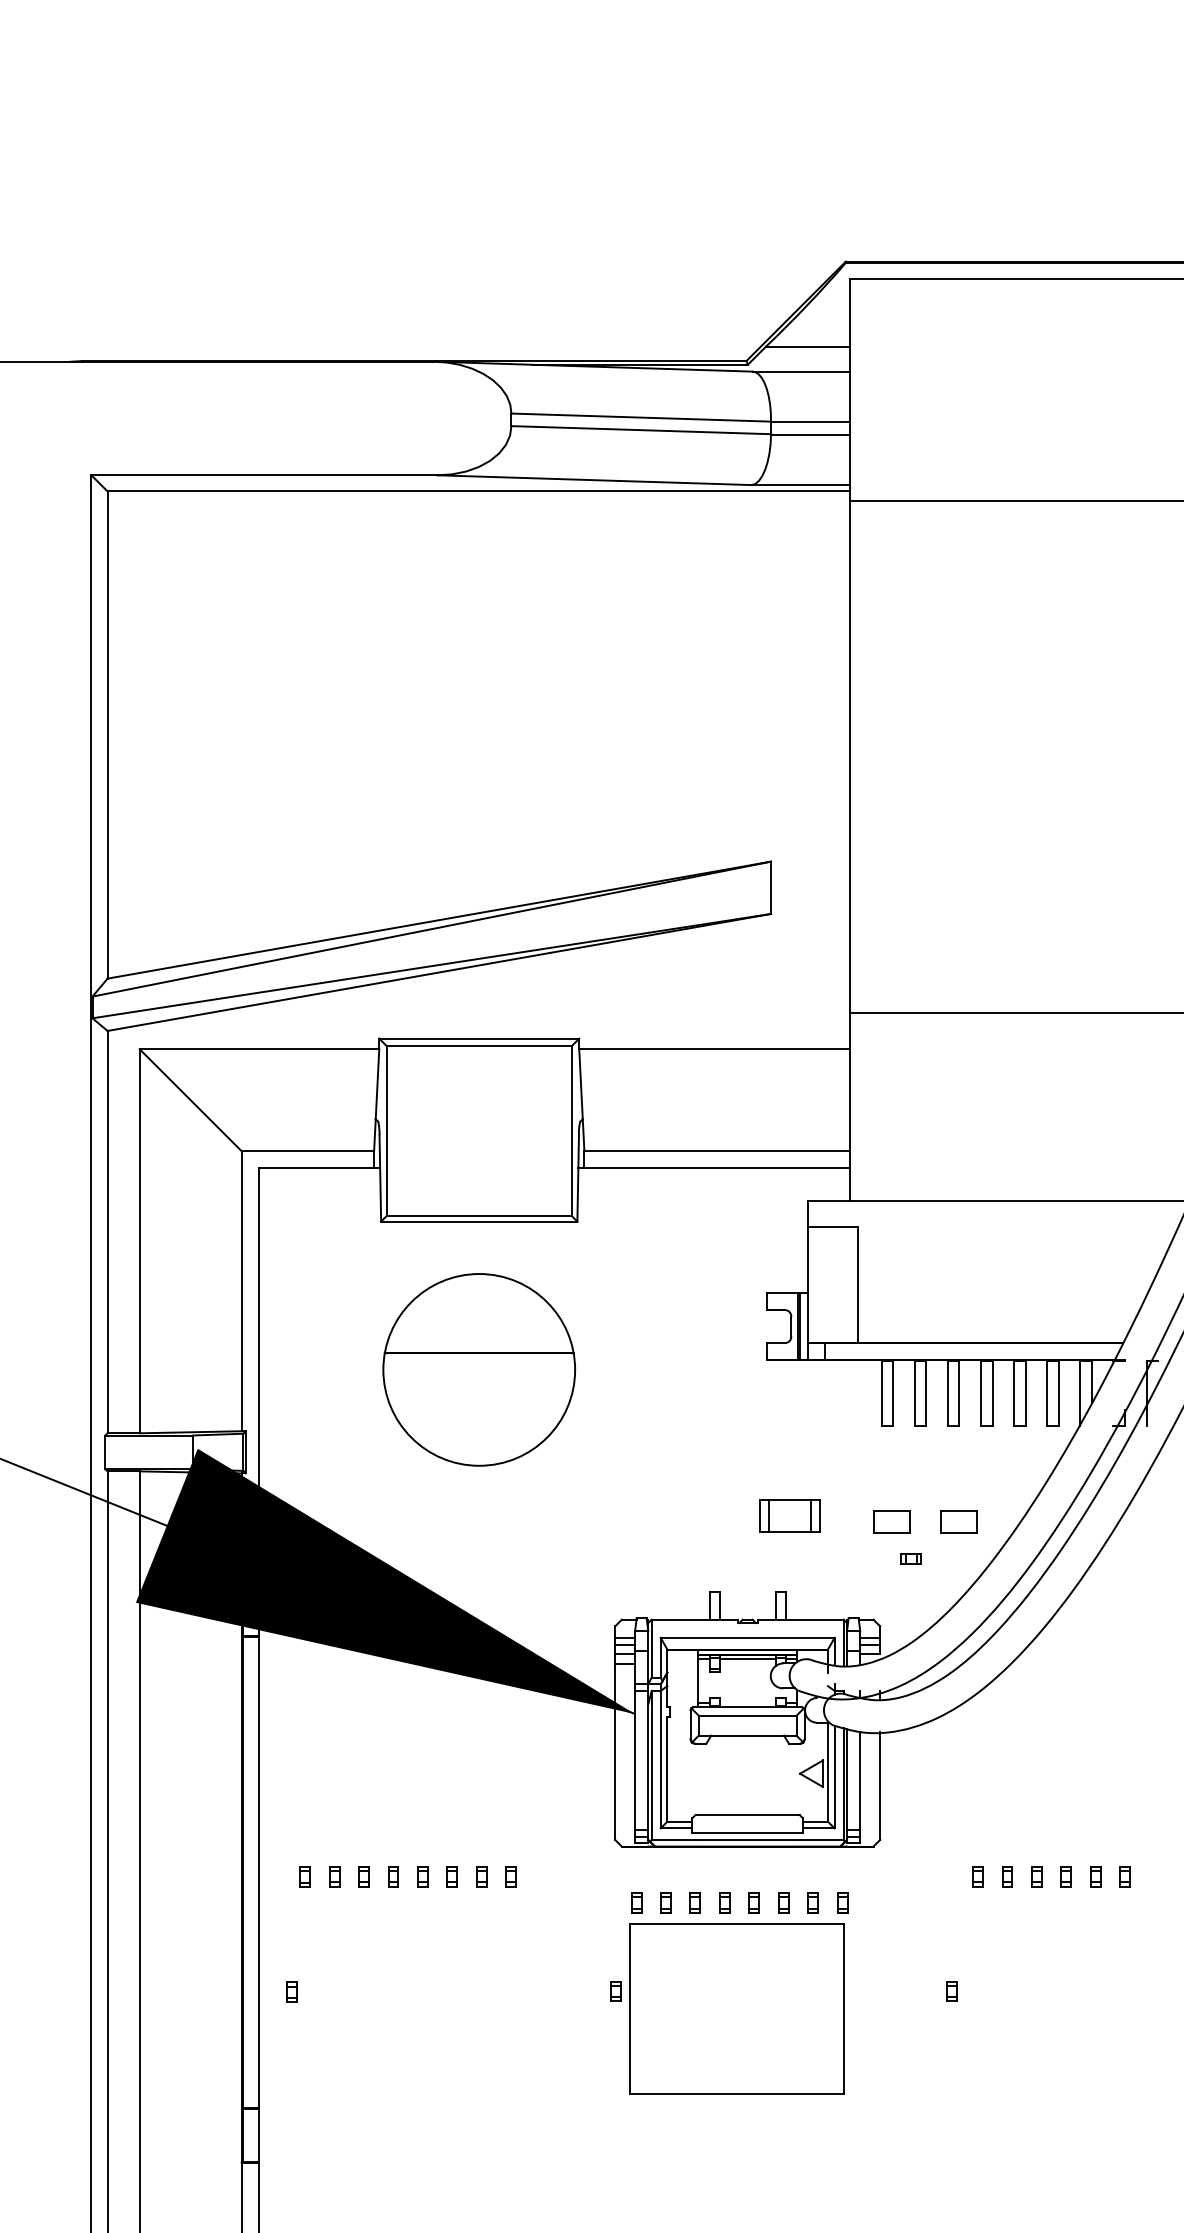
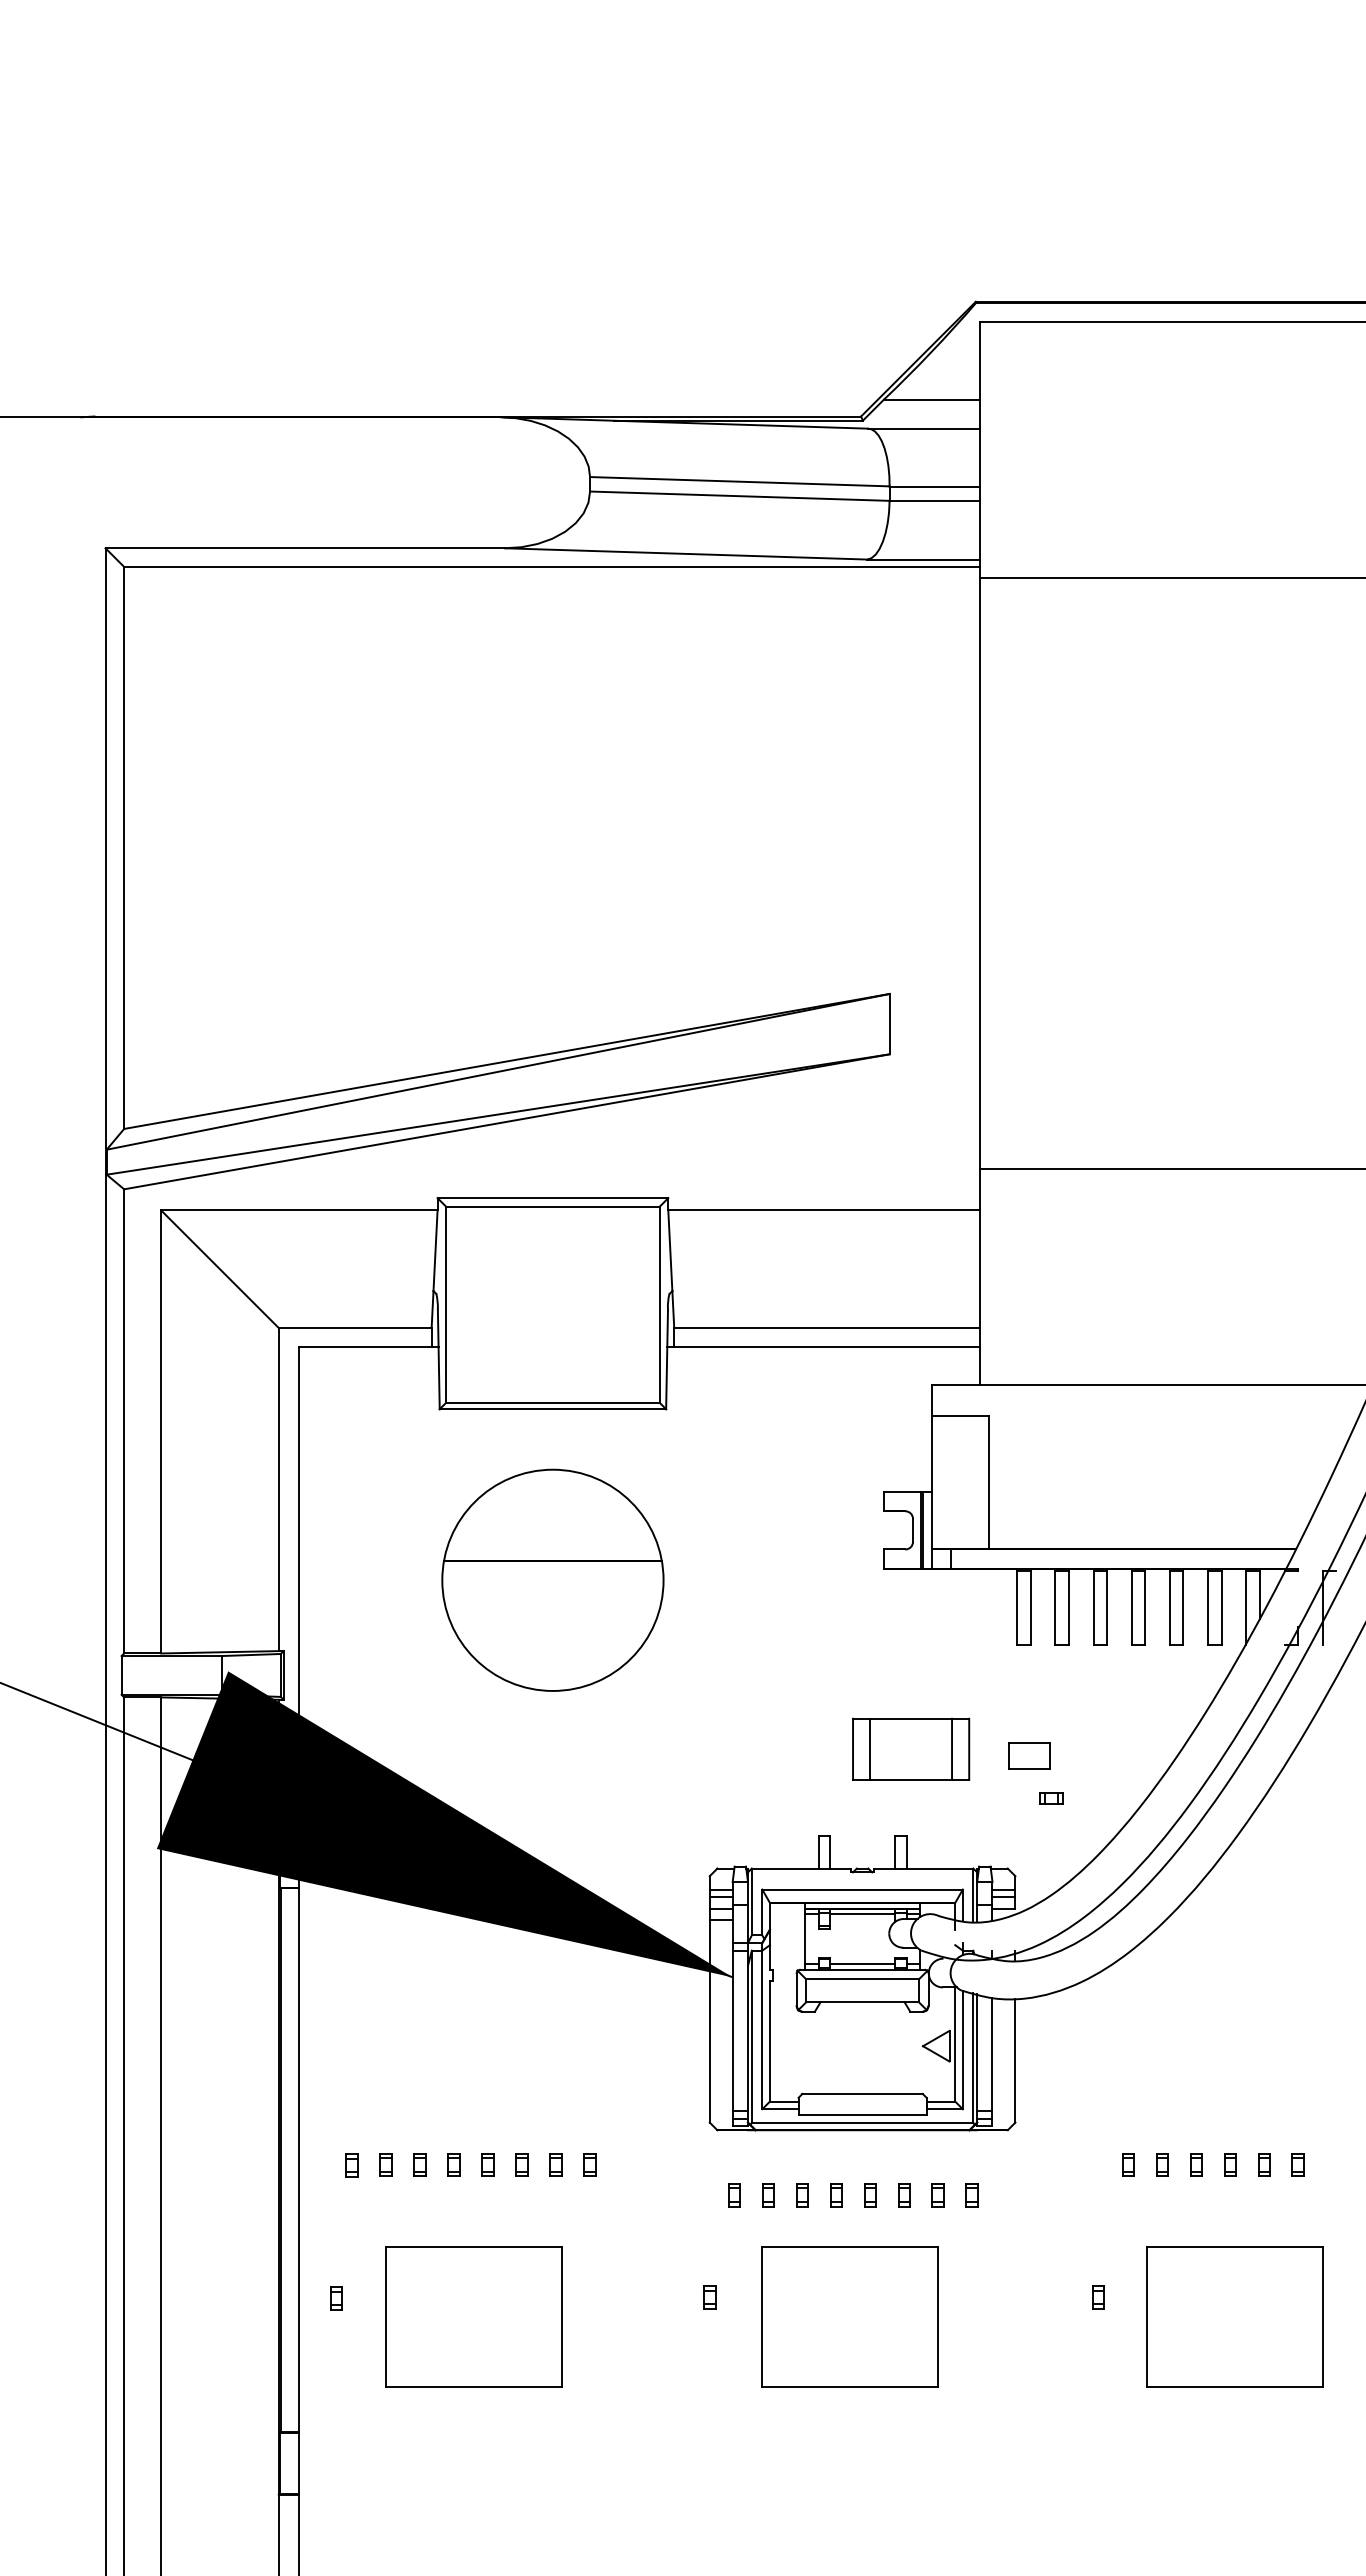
part: (790, 1515) -> (911, 1748), size x1.67
part: (959, 1521) -> (1106, 1755), removed
line: (747, 1702) -> (862, 1964), added
part: (410, 2008) -> (473, 2316), added
part: (736, 2008) -> (849, 2316), size x0.71
part: (1070, 2008) -> (1234, 2316), added

